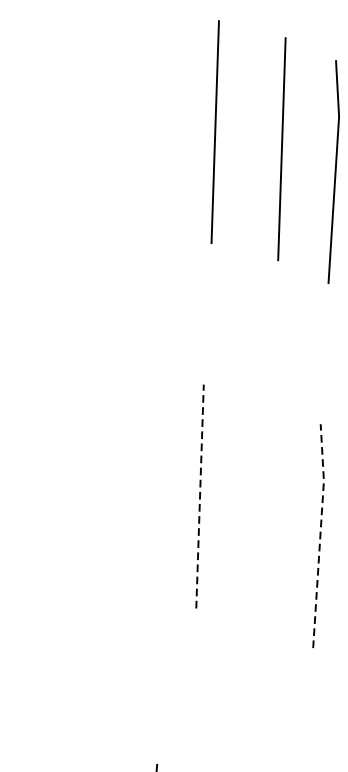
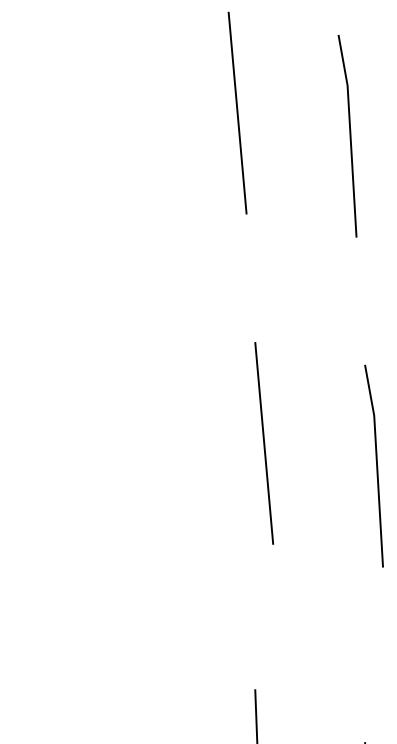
line: (281, 148) -> (299, 120), removed
line: (200, 496) -> (264, 443), dashed -> solid
line: (320, 535) -> (377, 465), dashed -> solid

